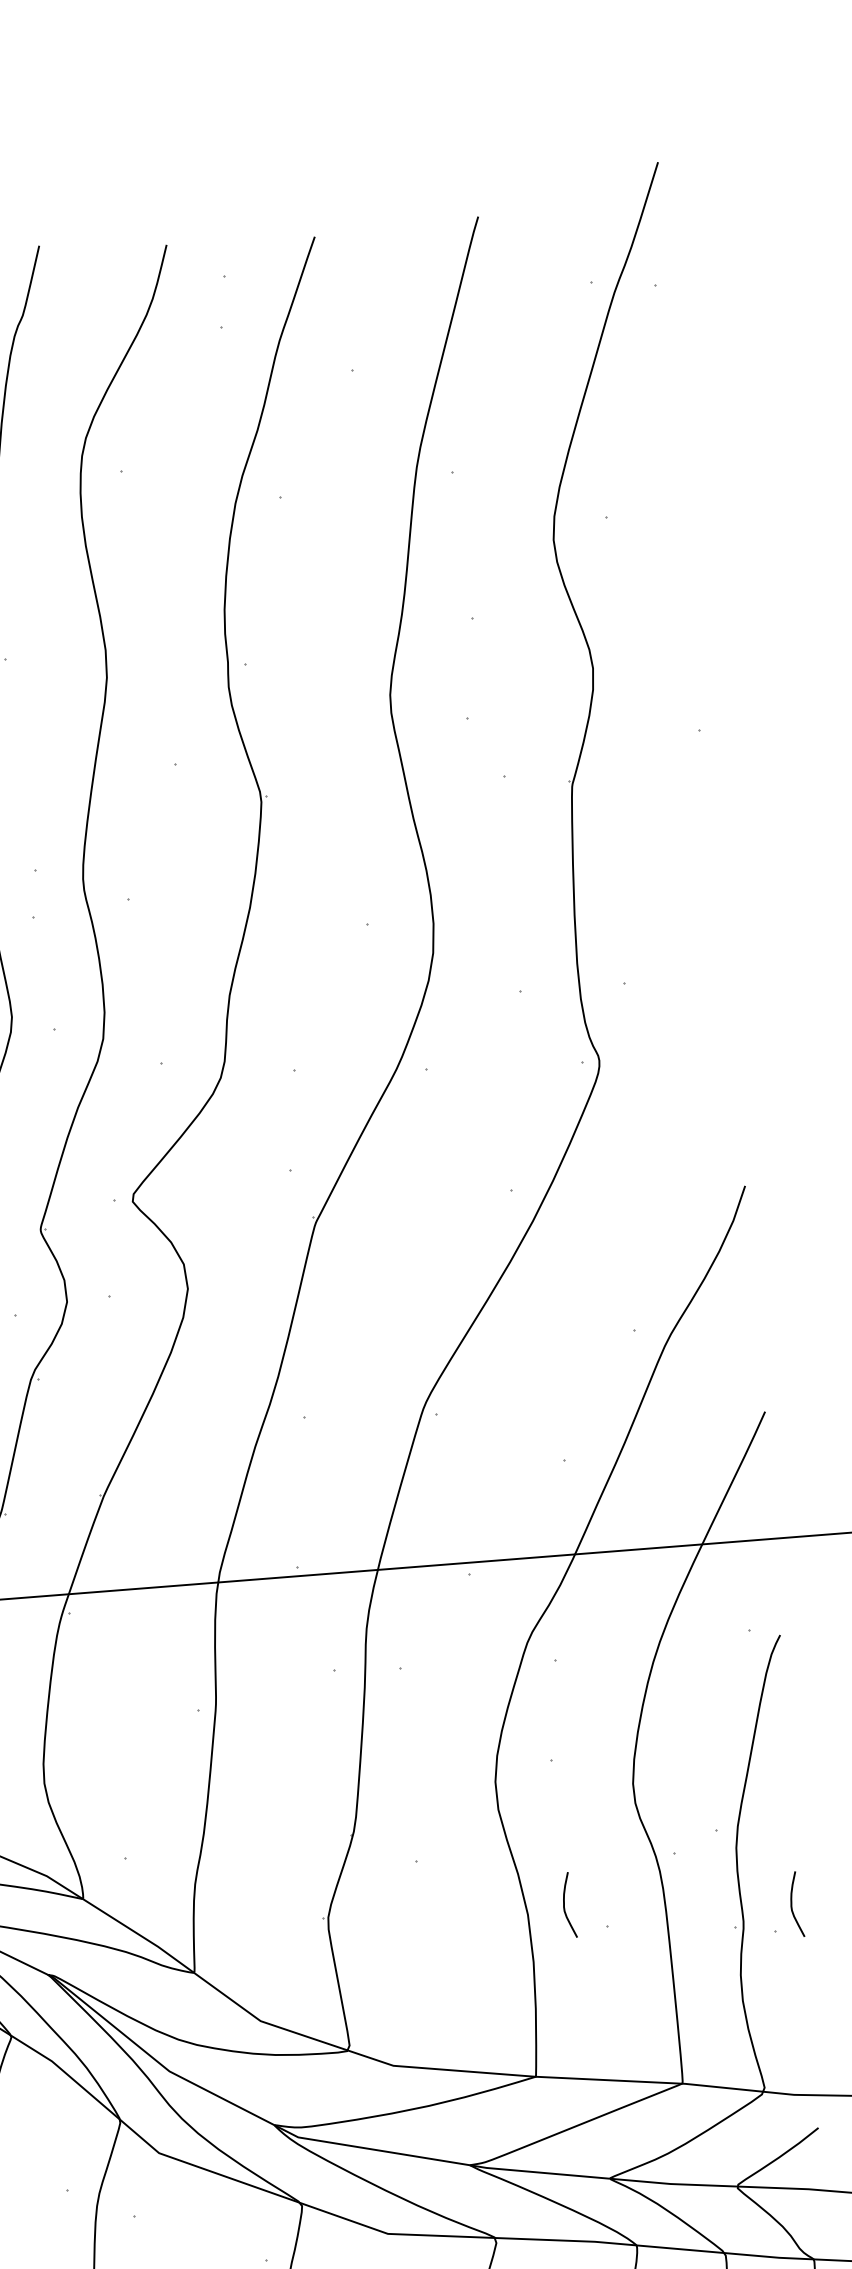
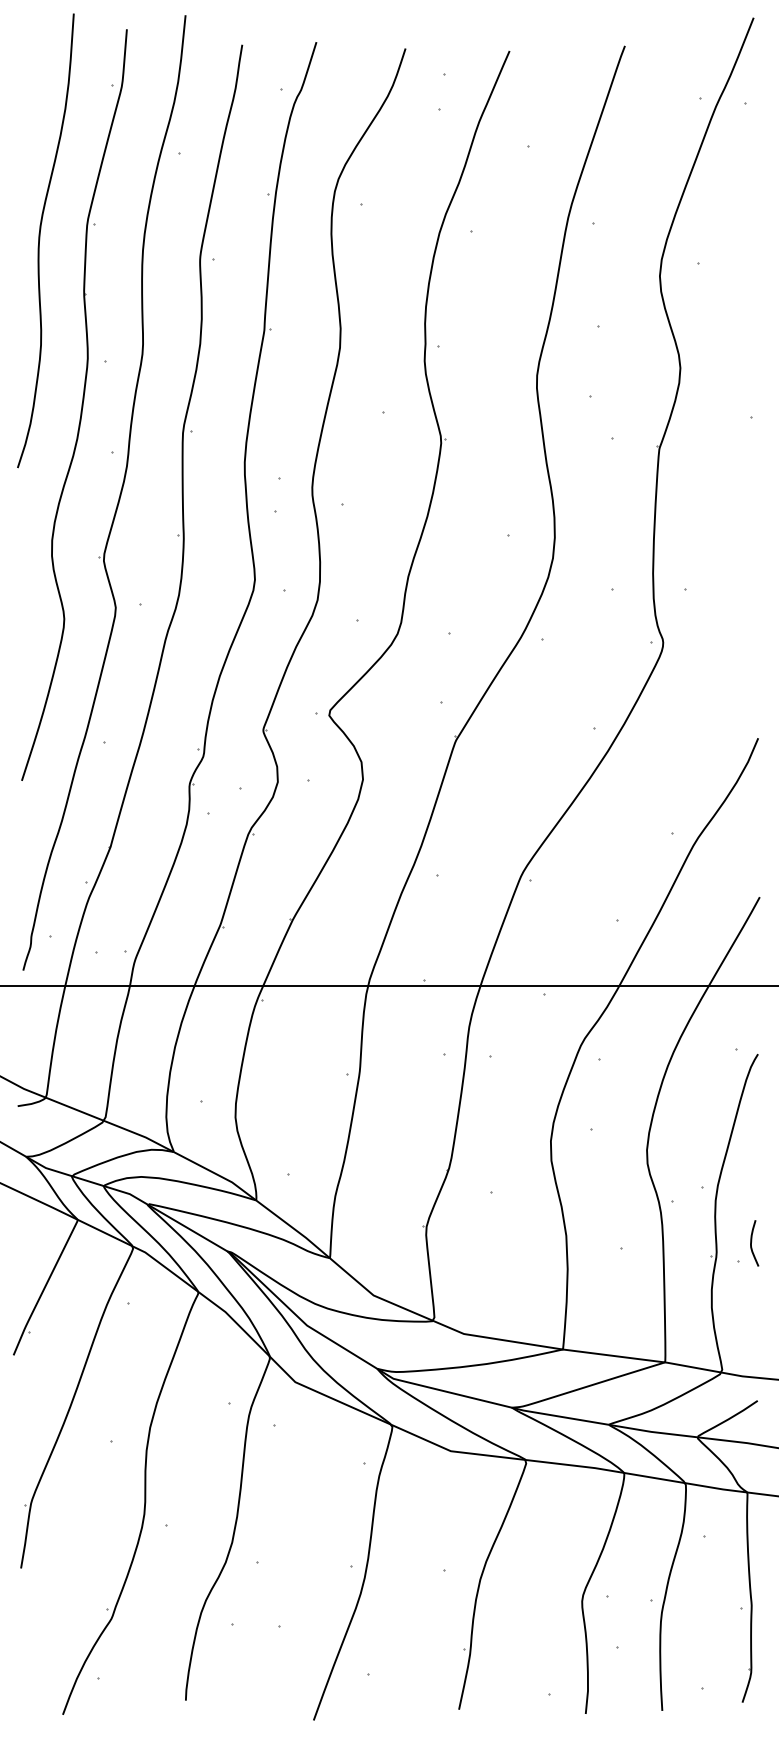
curve: (565, 1902) -> (593, 1229), removed

